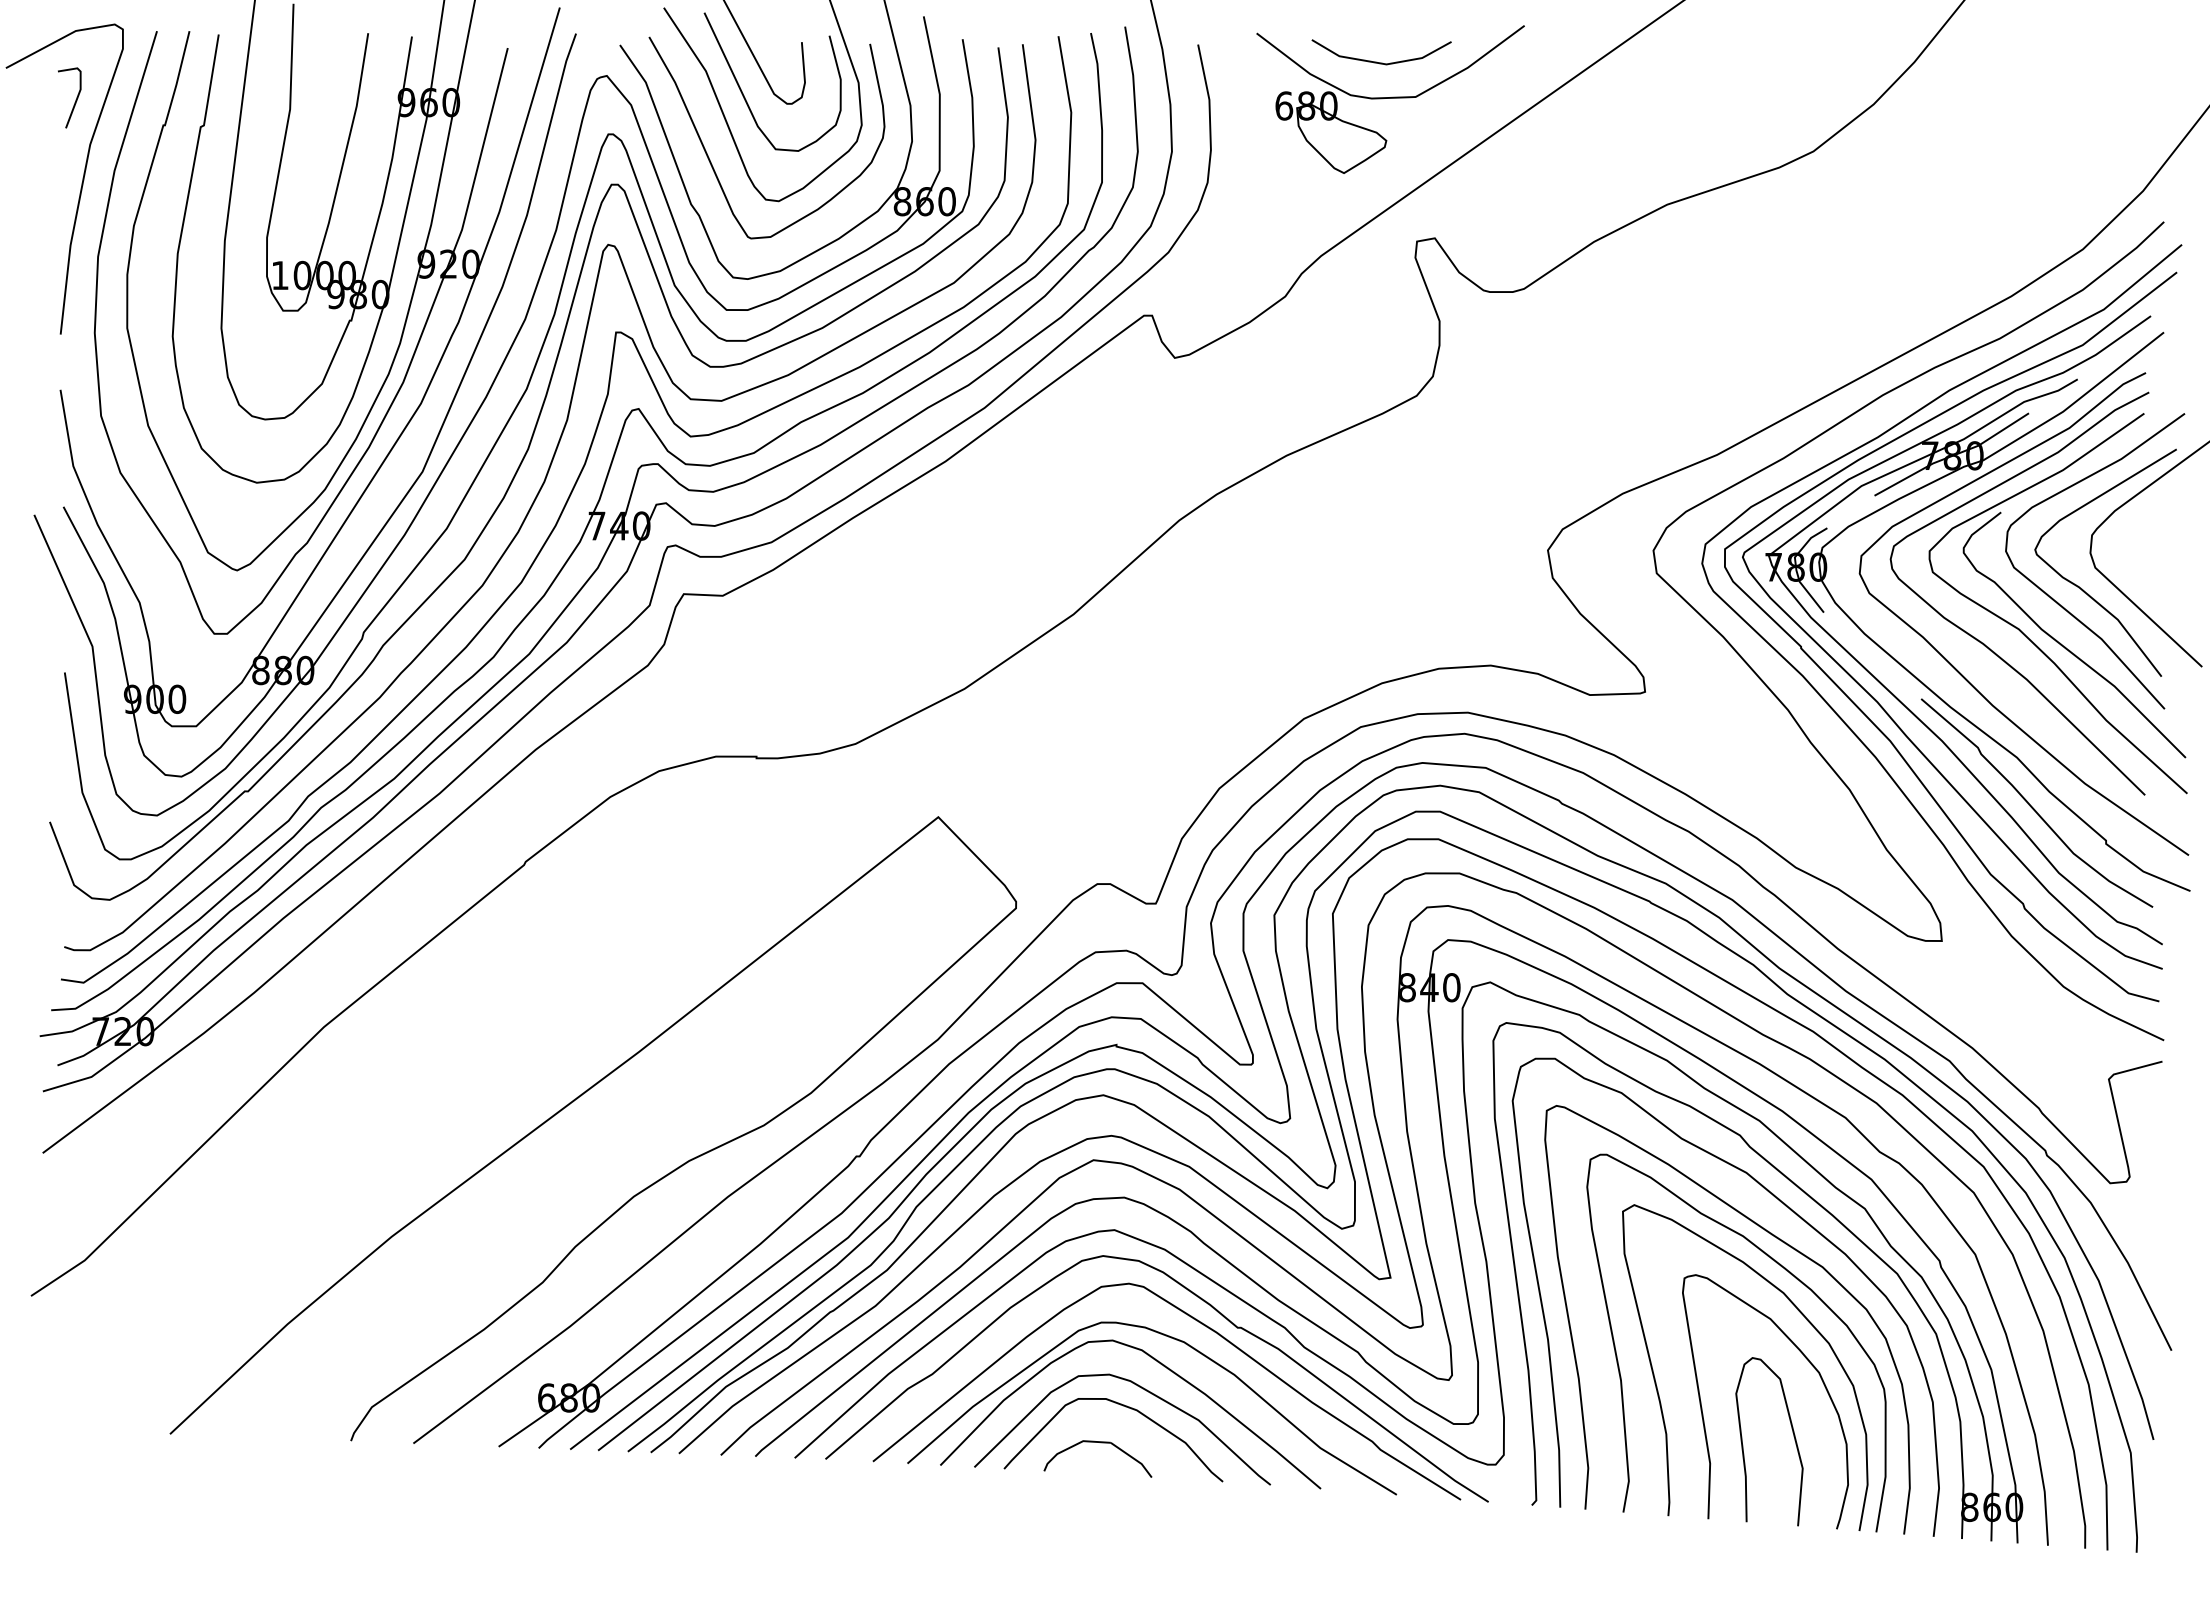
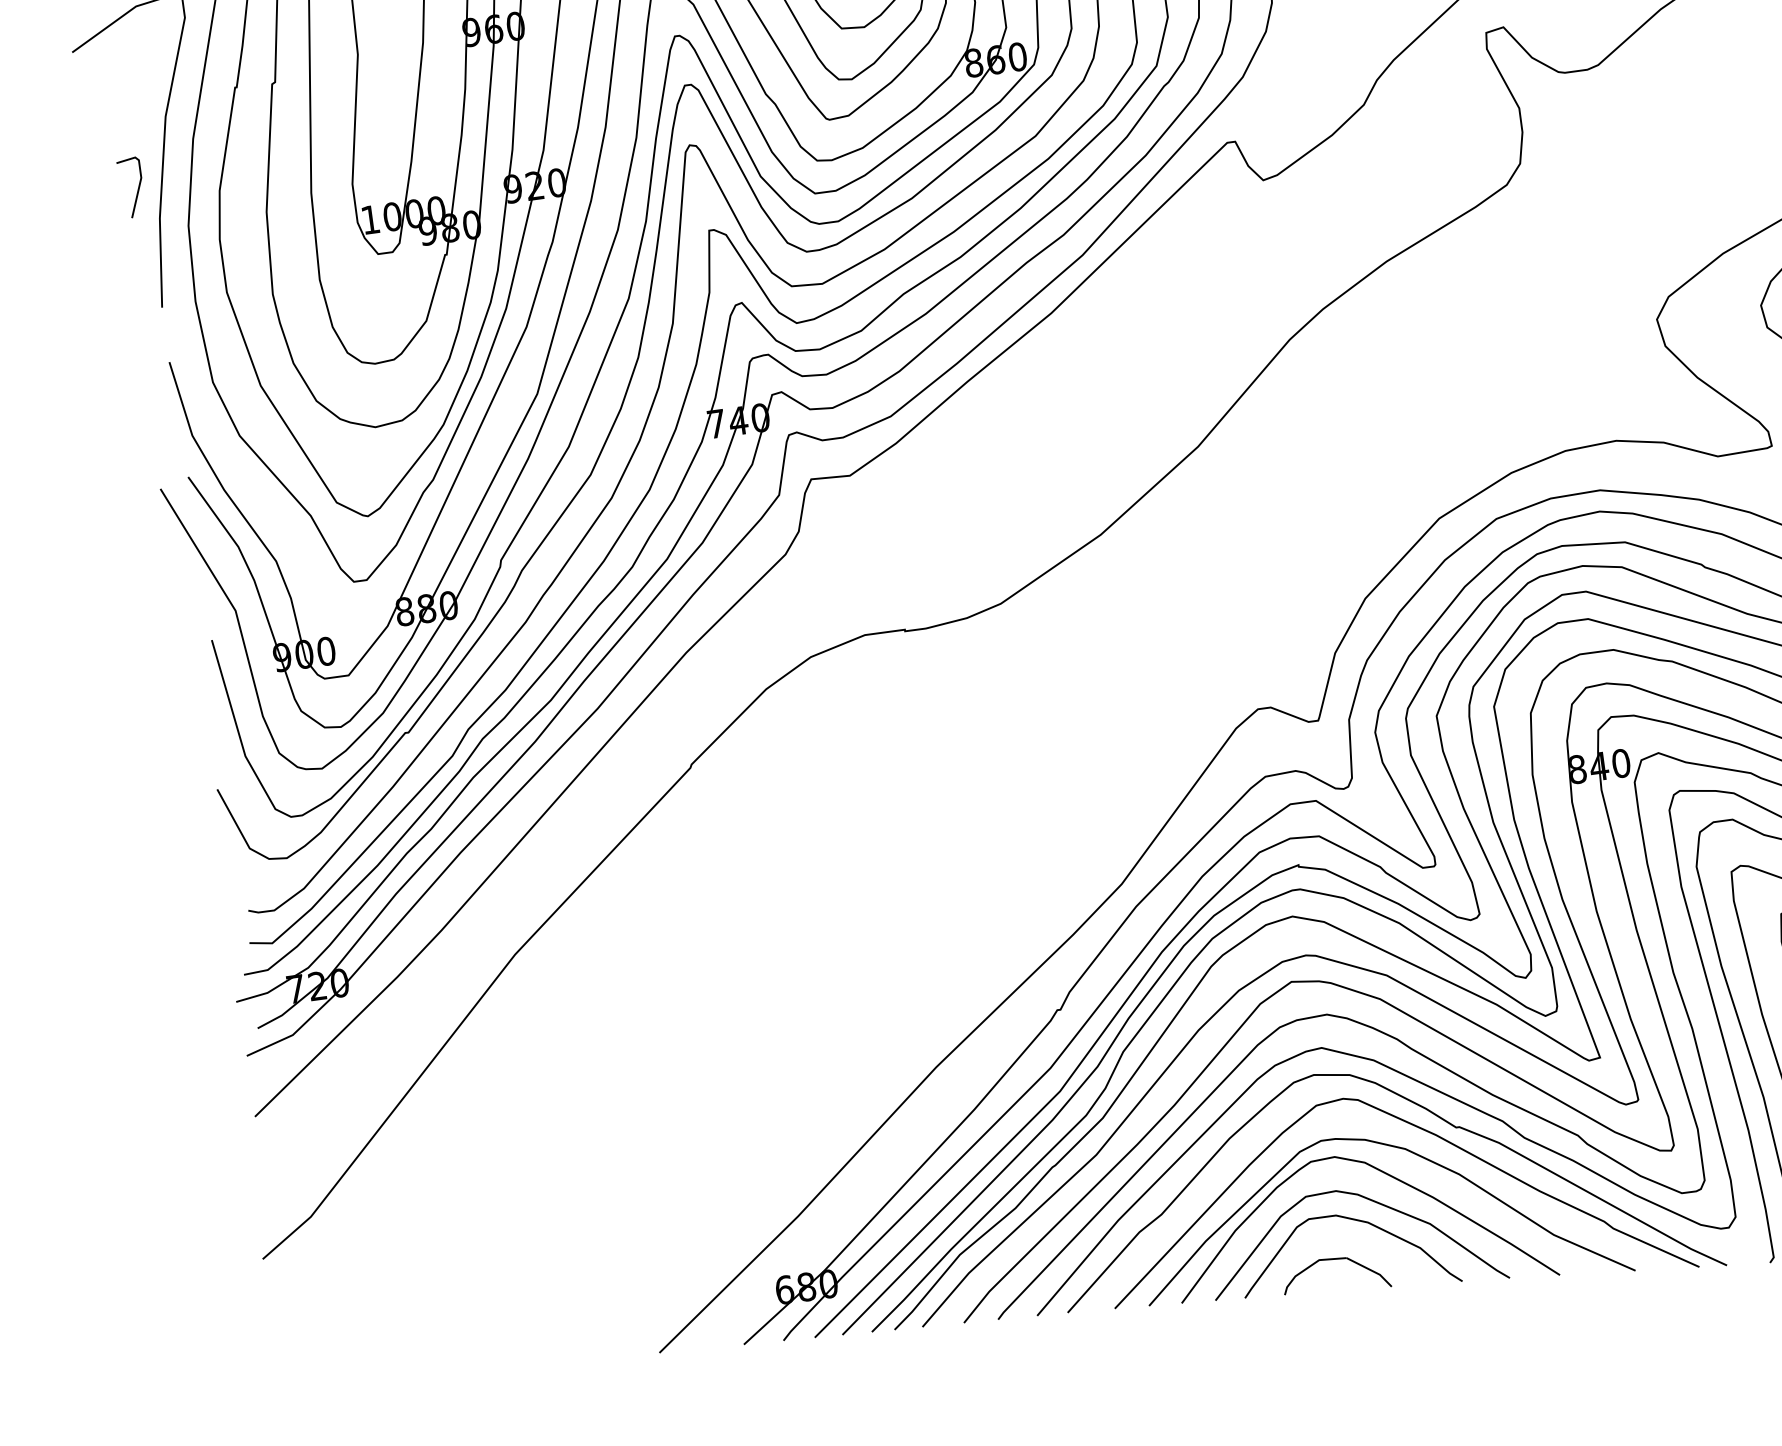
line: (75, 99) -> (137, 188), moved
curve: (573, 1102) -> (771, 995), removed

